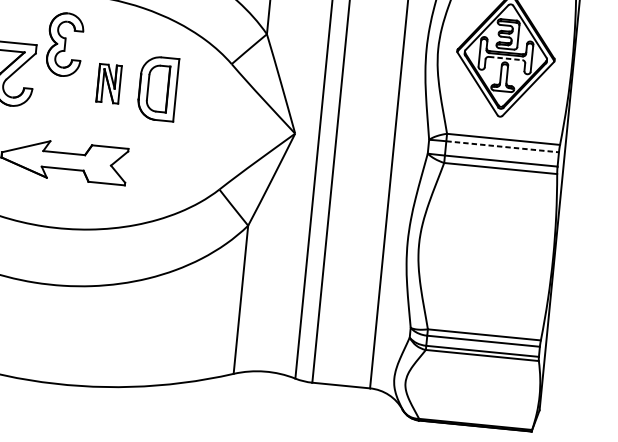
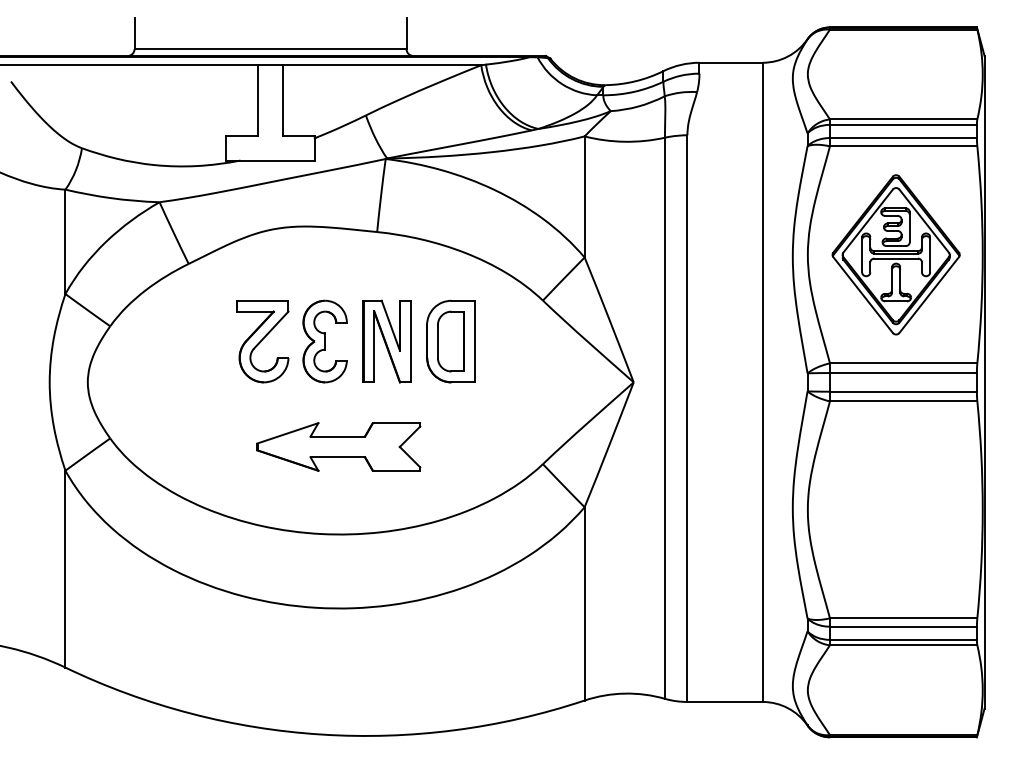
part: (64, 44) -> (324, 341), moved
line: (505, 58) -> (896, 258), dashed -> solid
part: (108, 83) -> (386, 341), size x1.67
line: (502, 147) -> (903, 373), dashed -> solid

